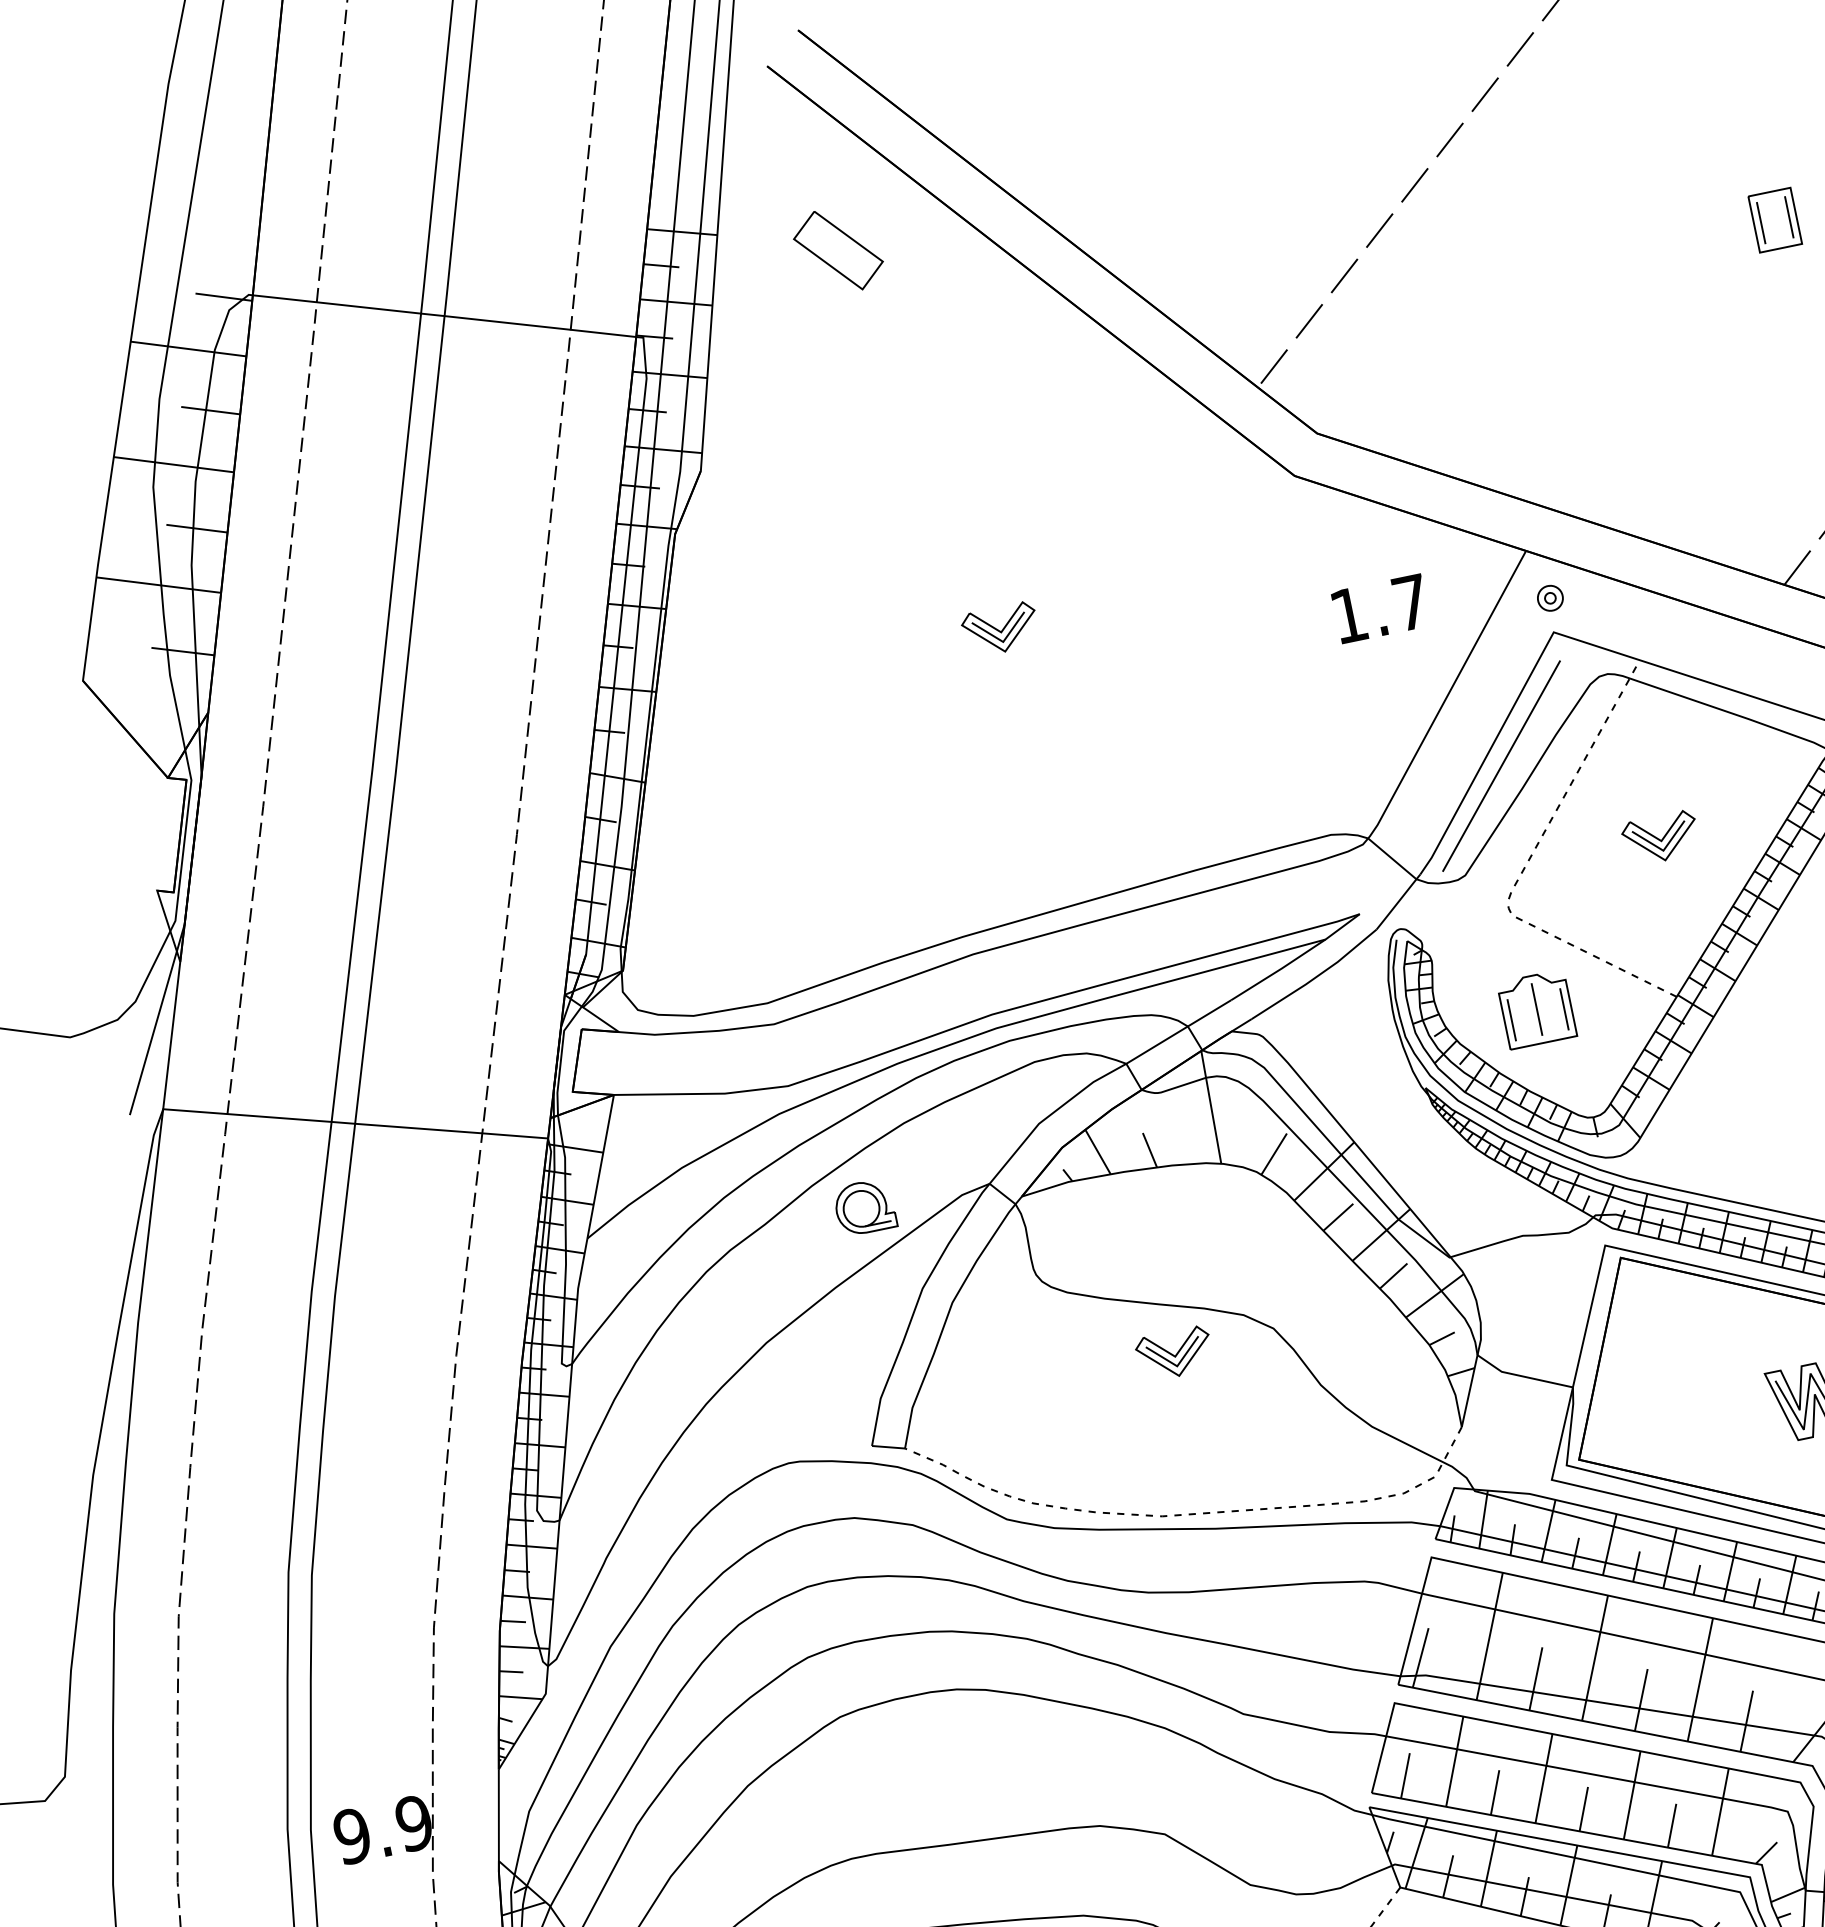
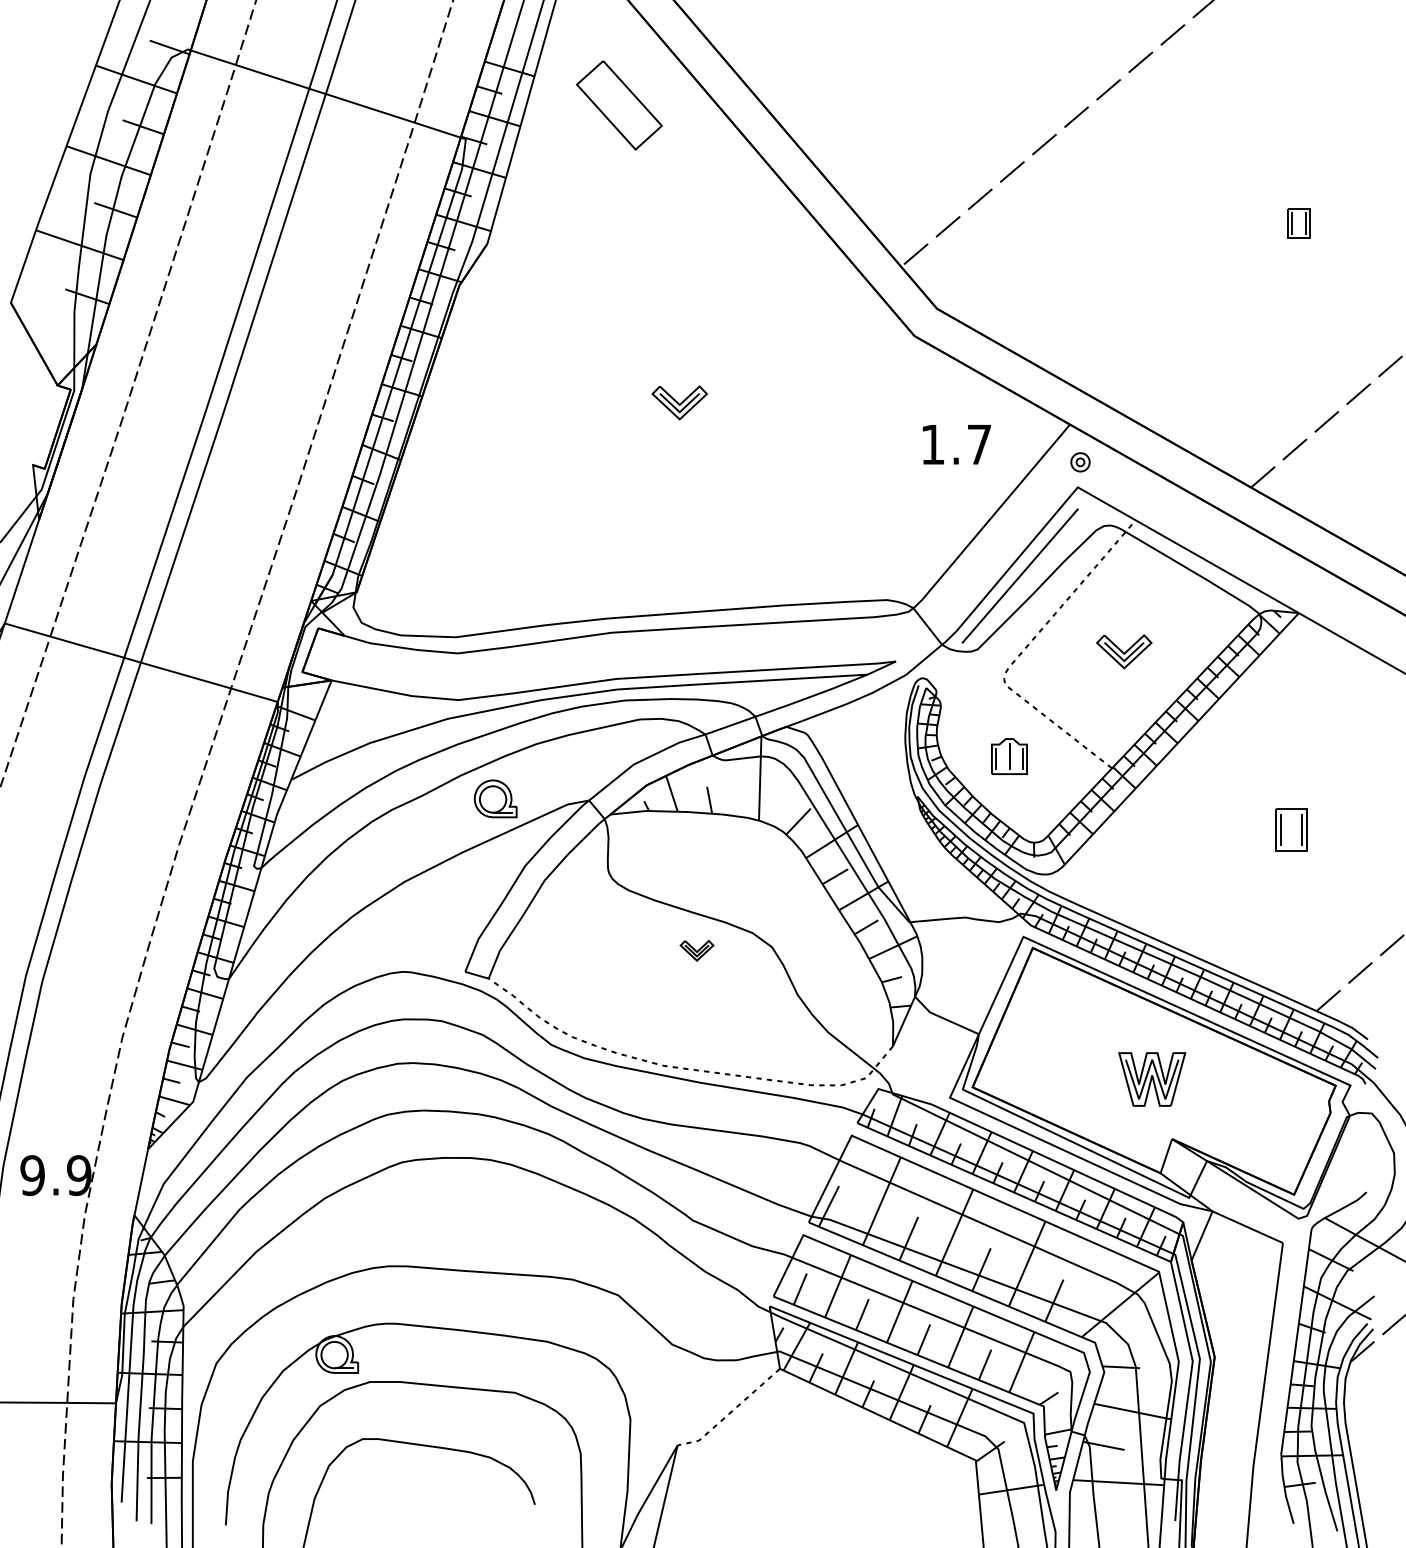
part: (1774, 220) -> (1298, 223), size x0.7
part: (838, 250) -> (619, 105), size x1.4
part: (1536, 1009) -> (1009, 756), size x0.7
part: (1173, 1353) -> (696, 950), size x0.6

